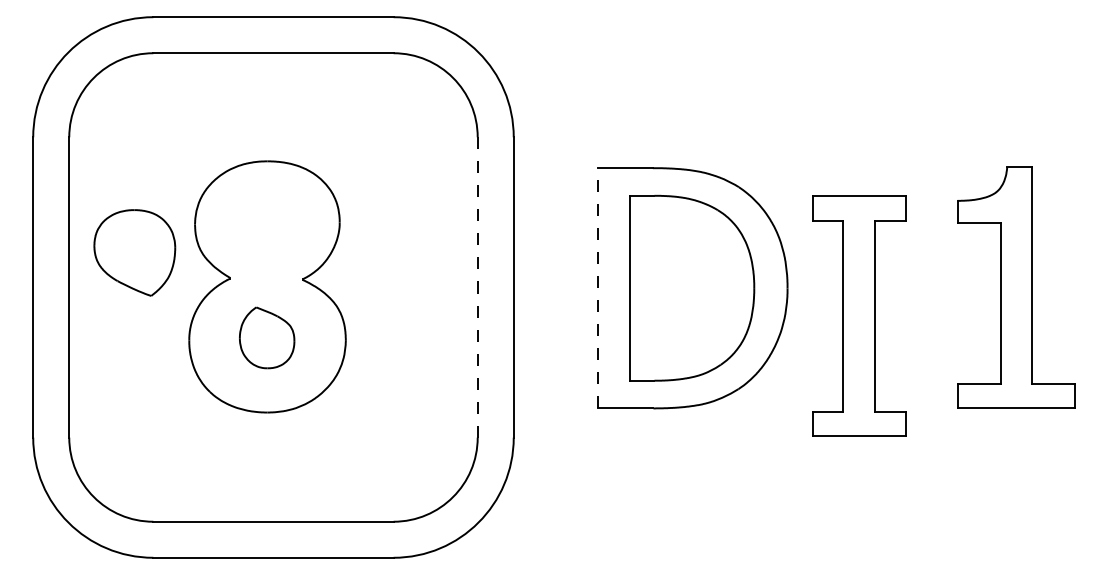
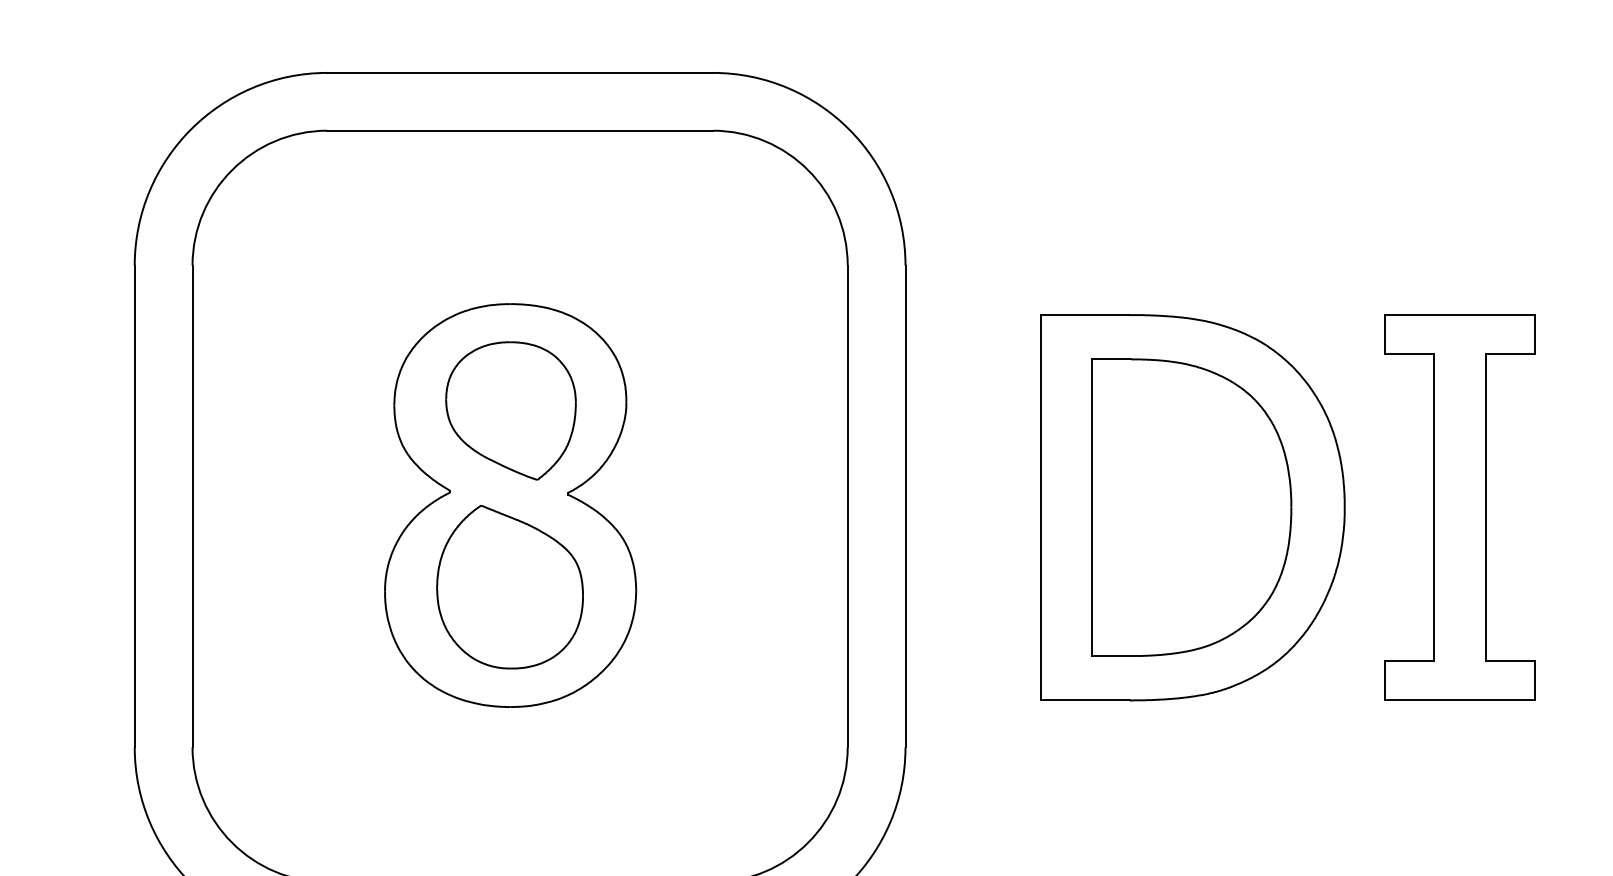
part: (134, 252) -> (510, 410), moved
line: (477, 287) -> (847, 506), dashed -> solid
line: (598, 287) -> (1041, 506), dashed -> solid
part: (859, 315) -> (1460, 506), moved
part: (266, 337) -> (508, 586), size x1.67

